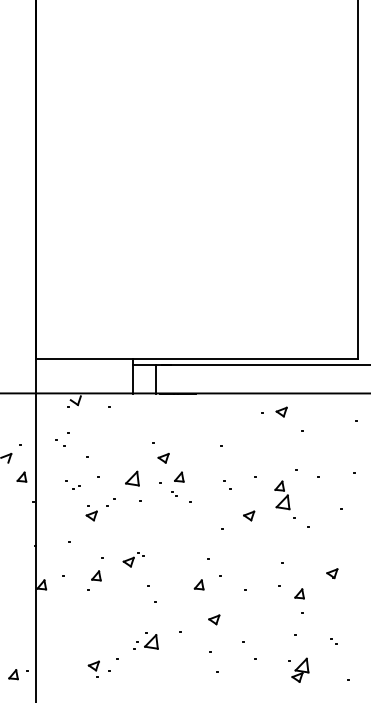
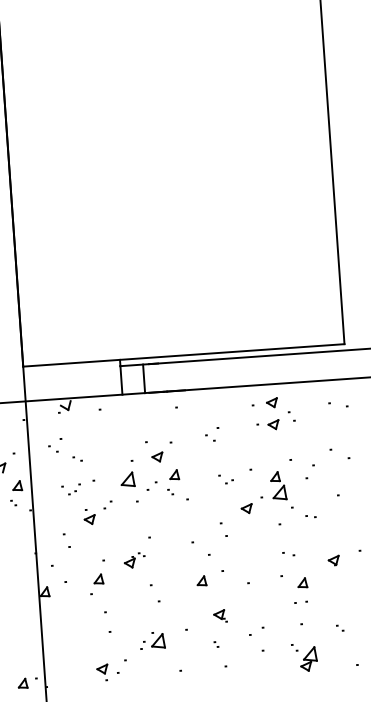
part: (281, 433) -> (273, 424), added

